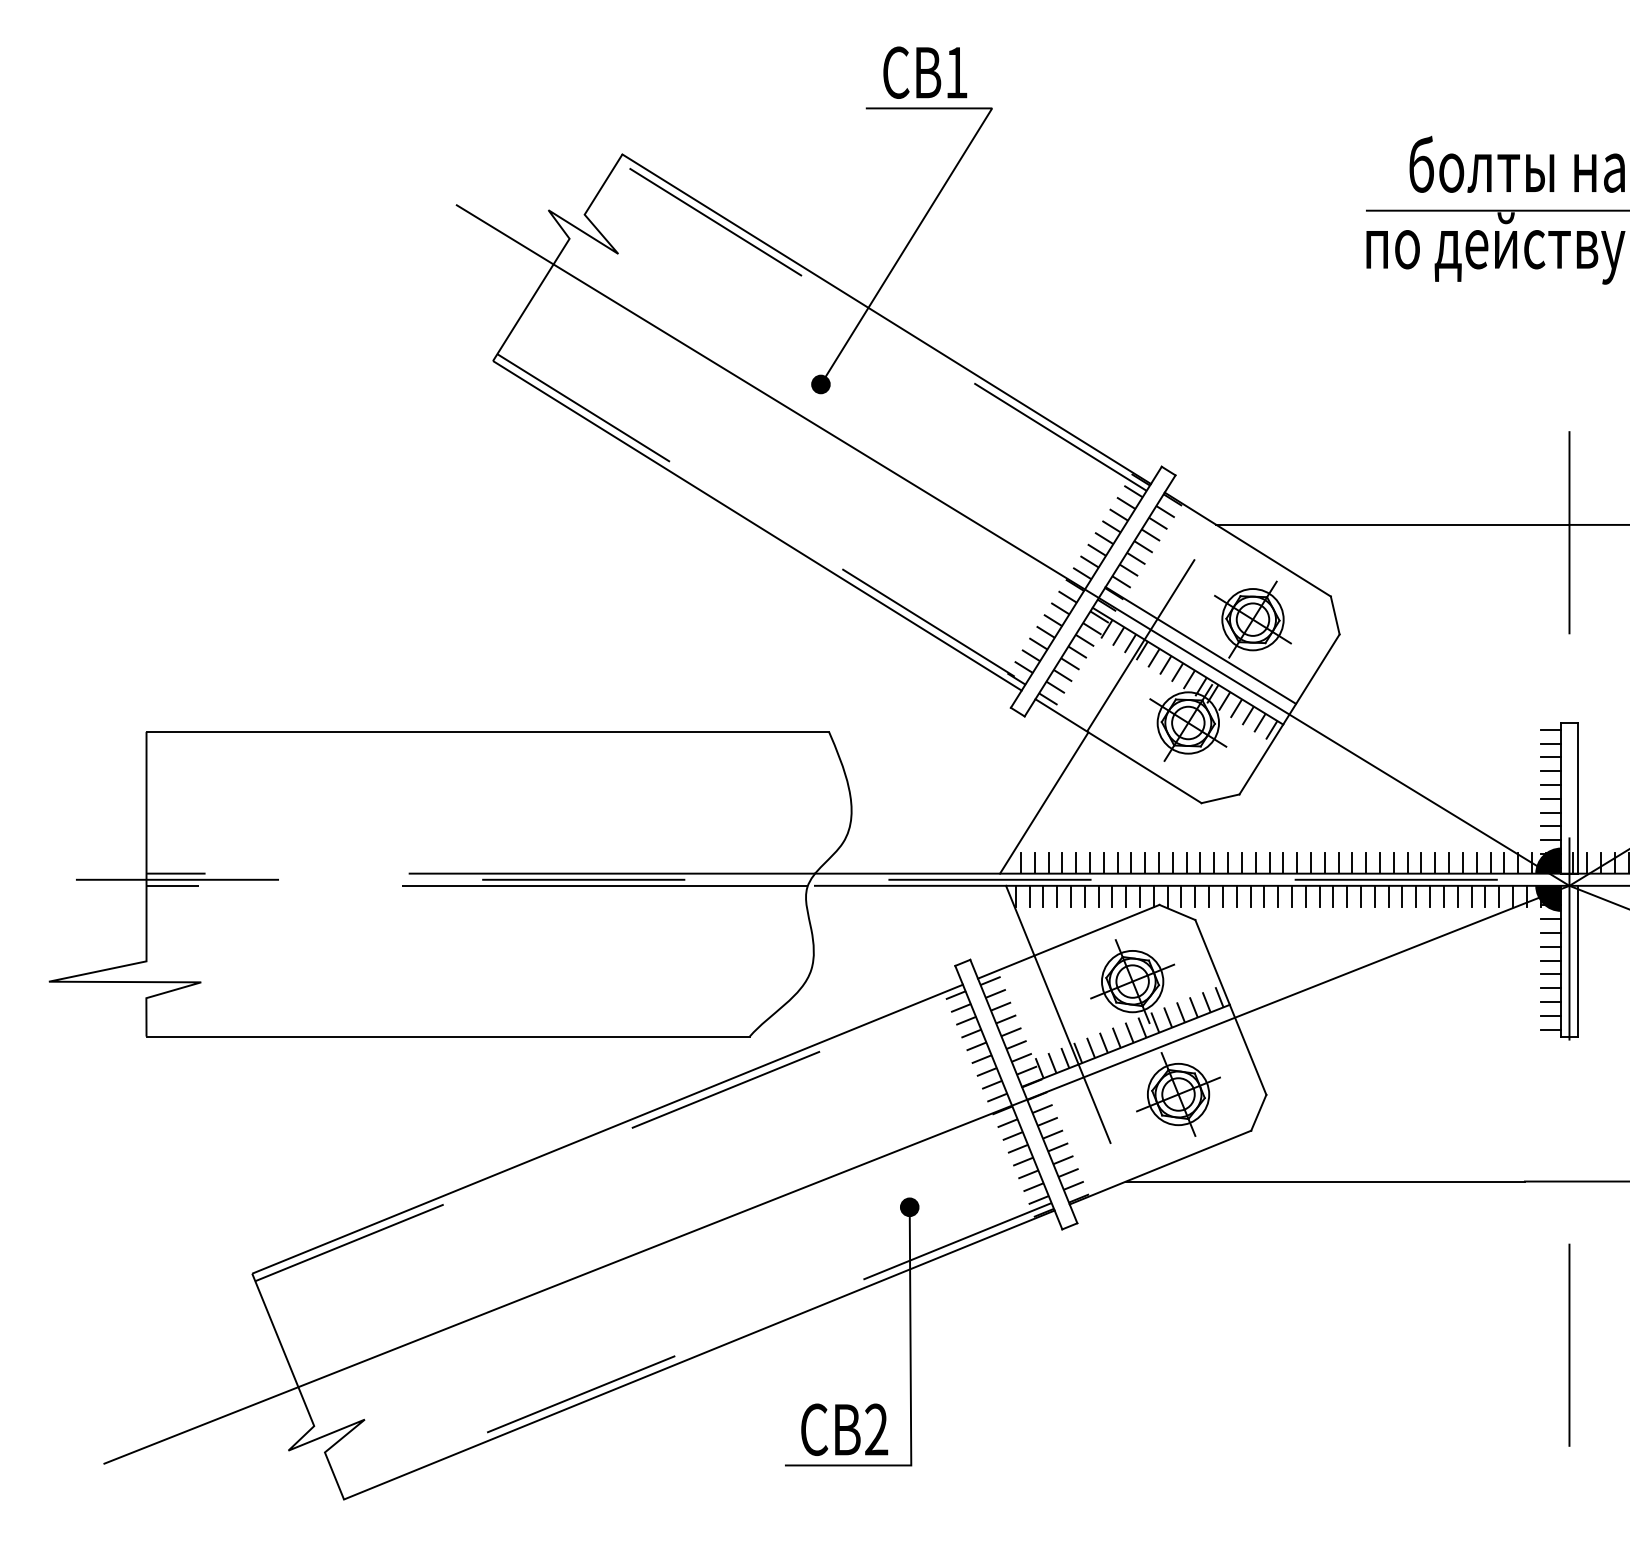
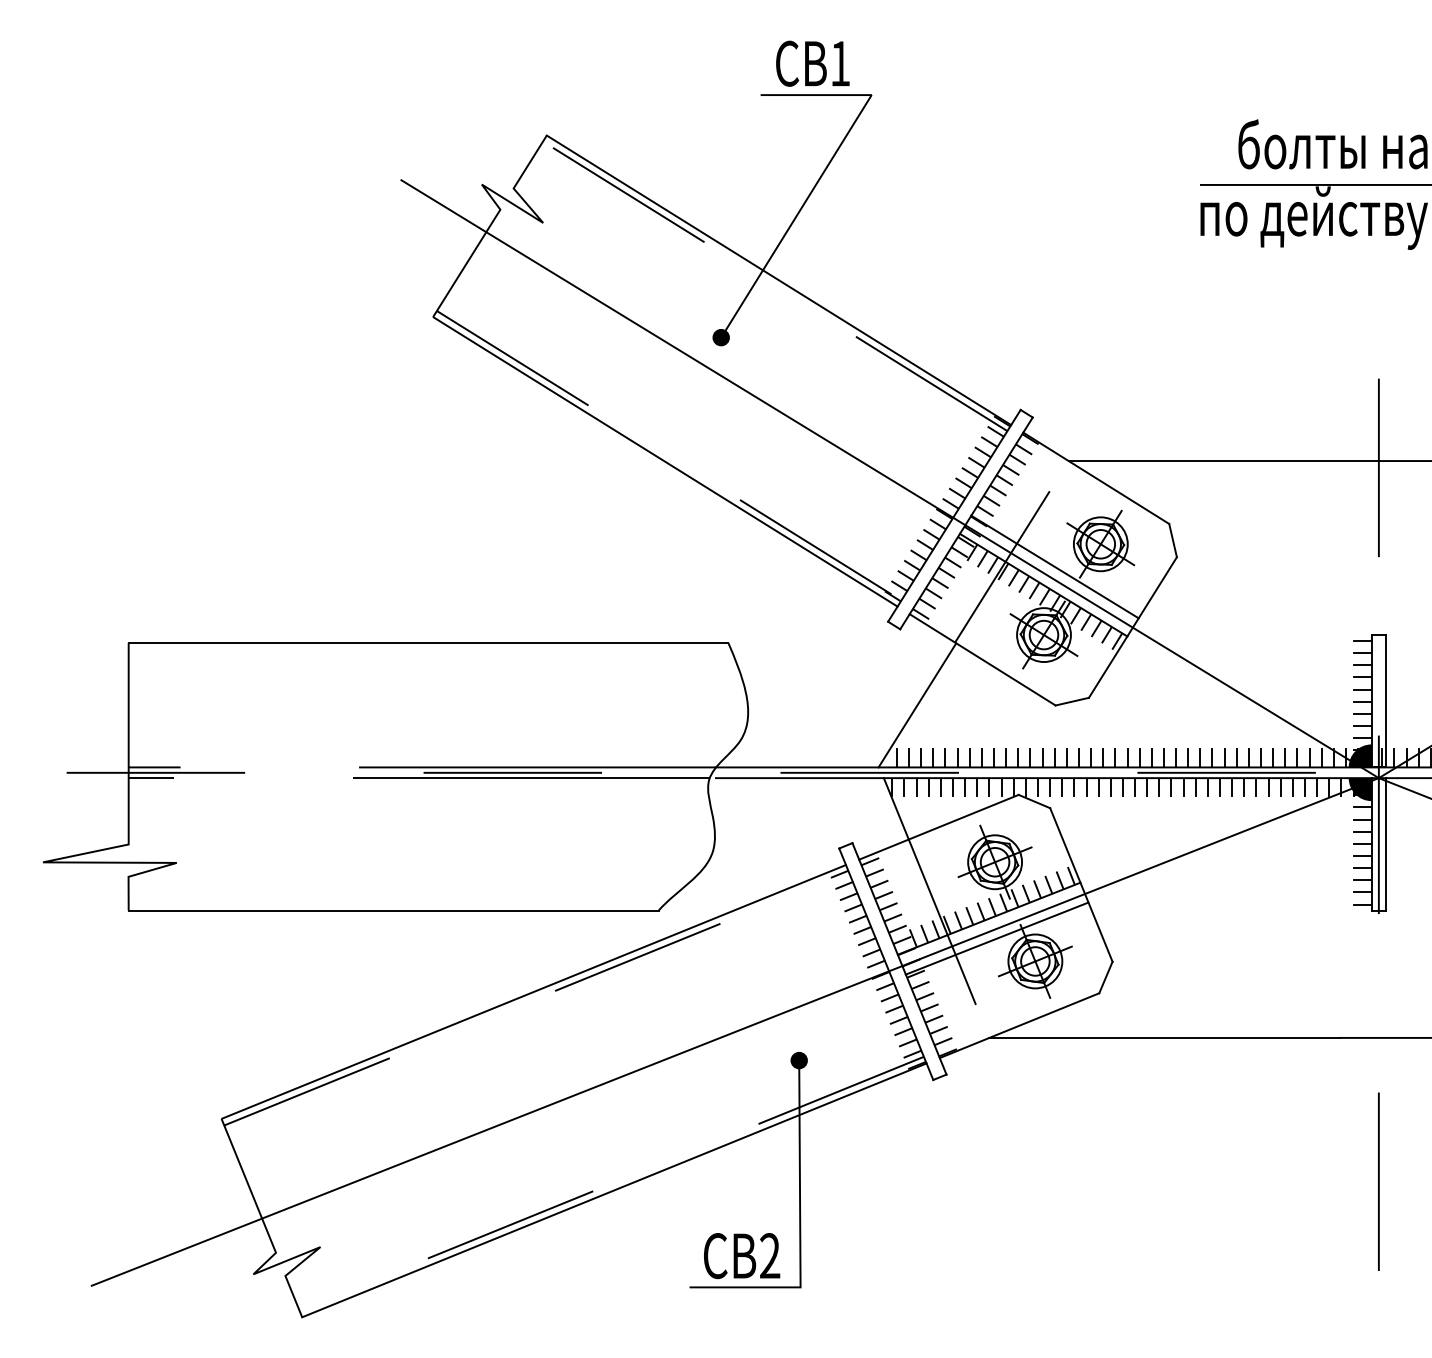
line: (1134, 1068) -> (996, 938), added

